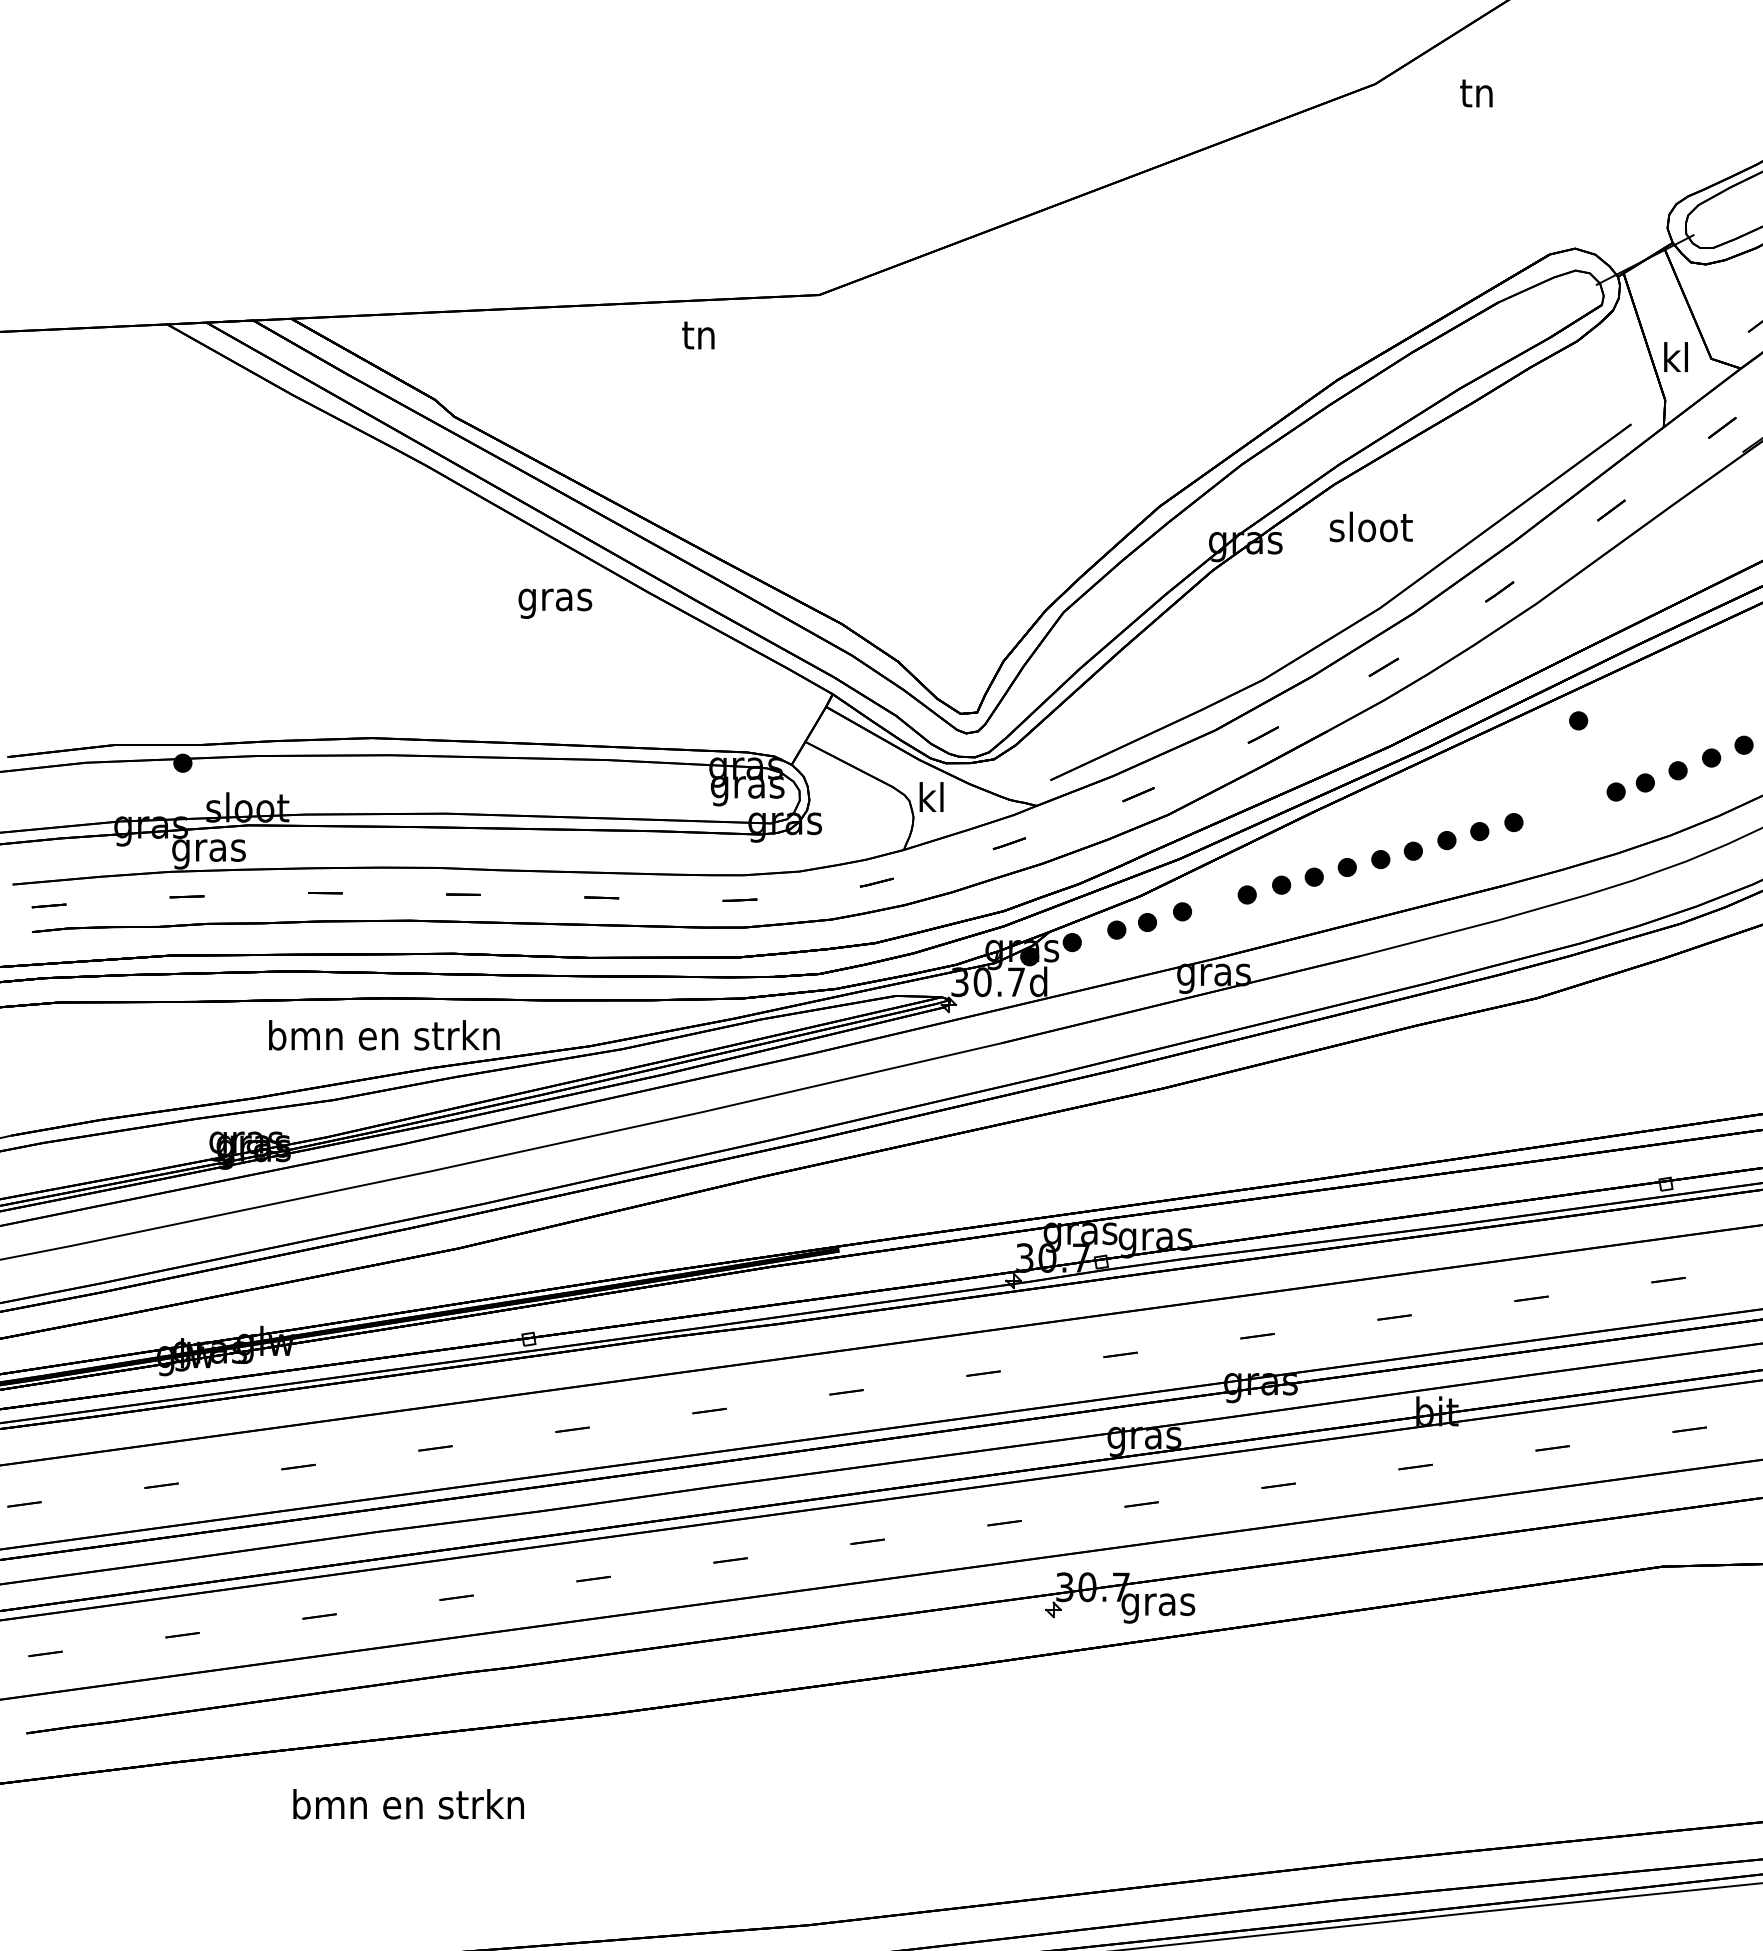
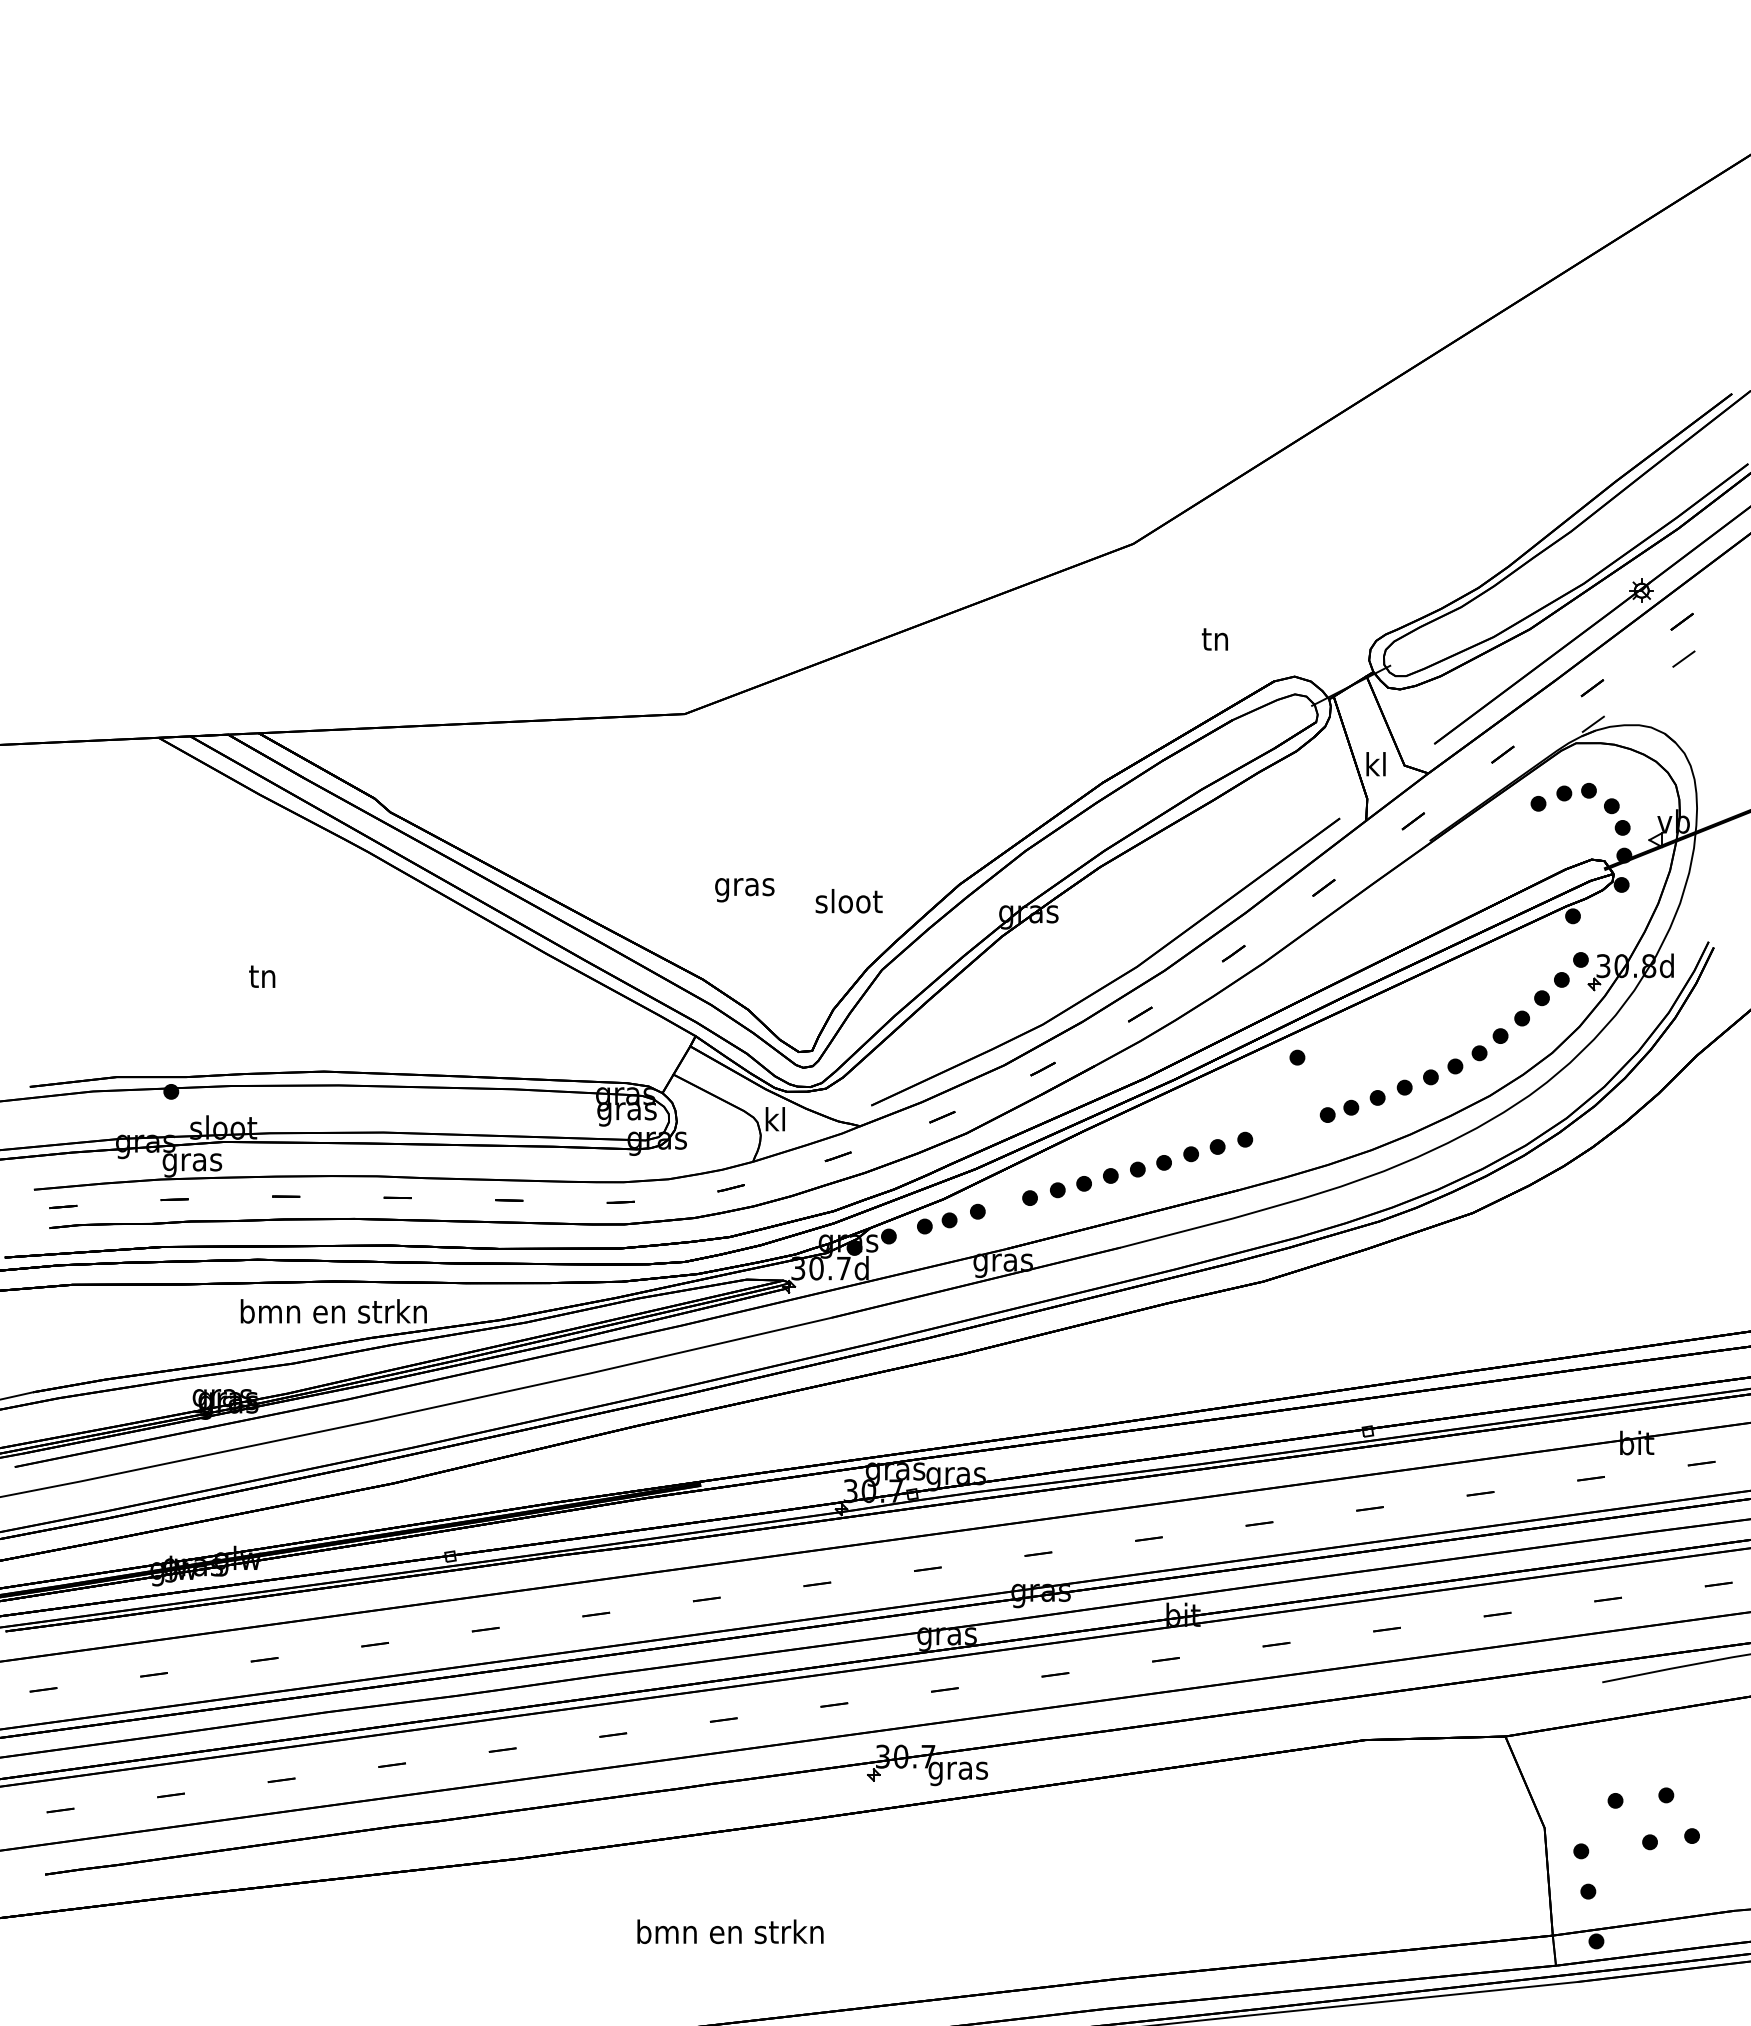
text: (1475, 93) -> (1214, 639), moved
text: (698, 335) -> (262, 976), moved
text: (1370, 527) -> (848, 901), moved
text: (554, 604) -> (744, 890), moved
text: (408, 1803) -> (730, 1931), moved

